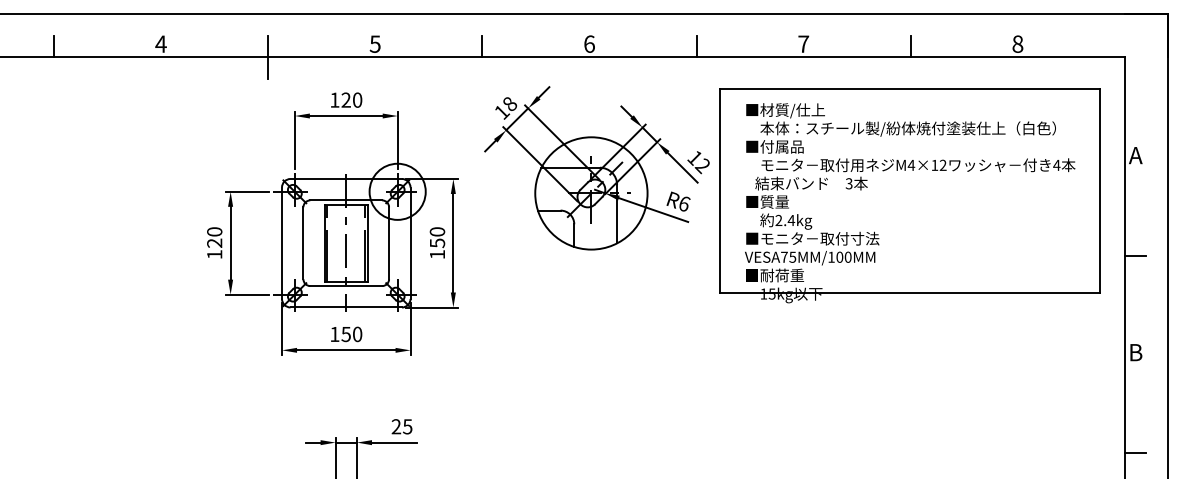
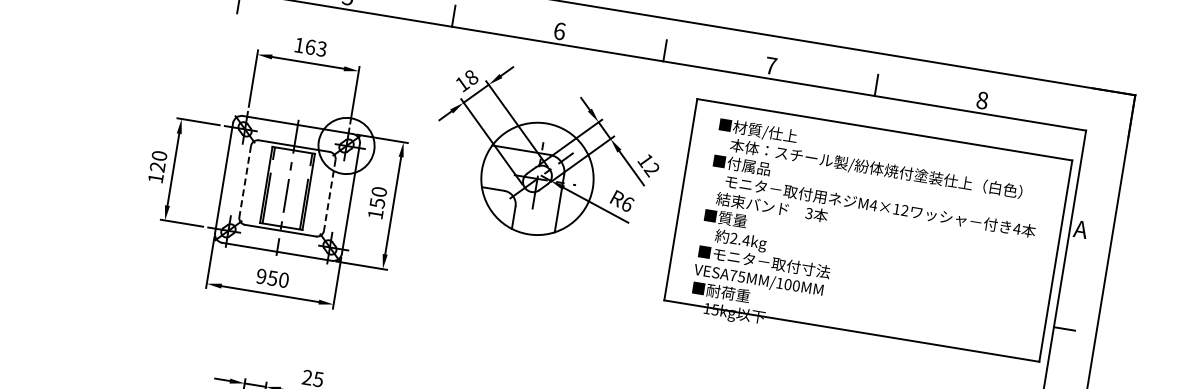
text: (351, 99) -> (315, 47), 120 -> 163
part: (909, 195) -> (866, 234), moved
line: (303, 243) -> (245, 181), solid -> dashed
line: (389, 243) -> (330, 195), solid -> dashed
text: (334, 334) -> (261, 276), 150 -> 950

